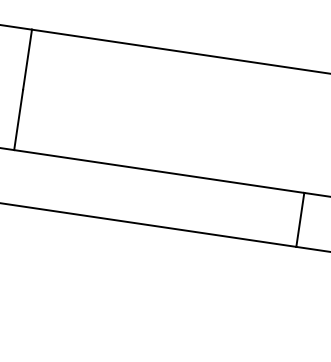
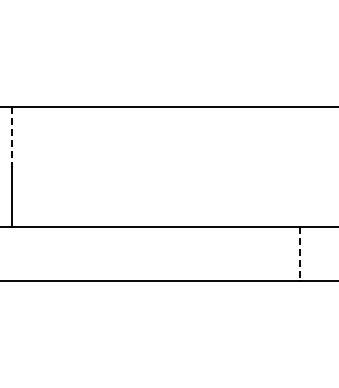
line: (27, 60) -> (12, 137), solid -> dashed
line: (300, 219) -> (300, 253), solid -> dashed

